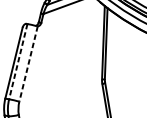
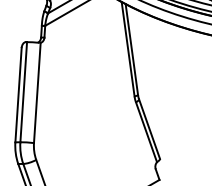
line: (18, 61) -> (23, 92), dashed -> solid
line: (28, 64) -> (37, 93), dashed -> solid

